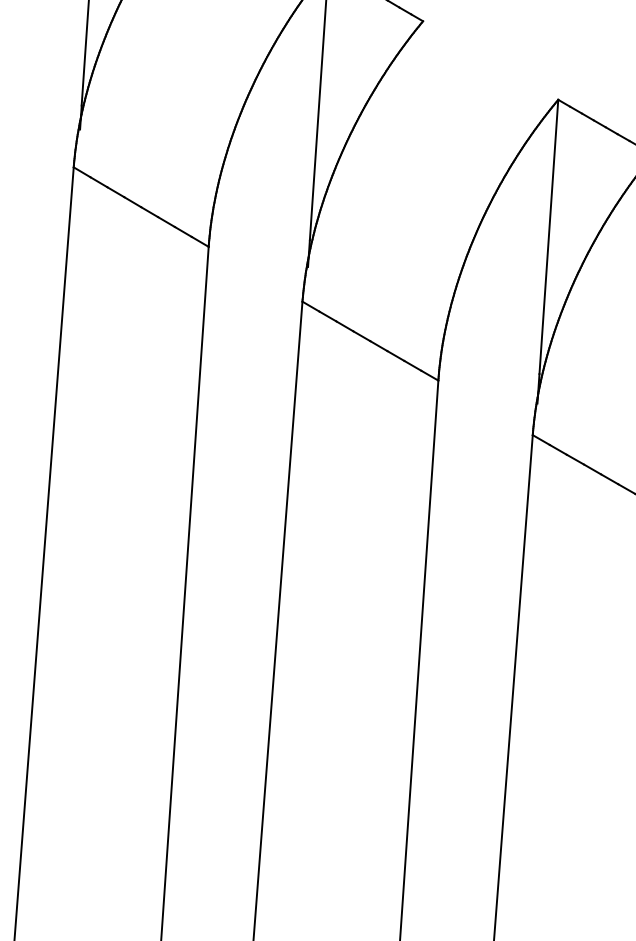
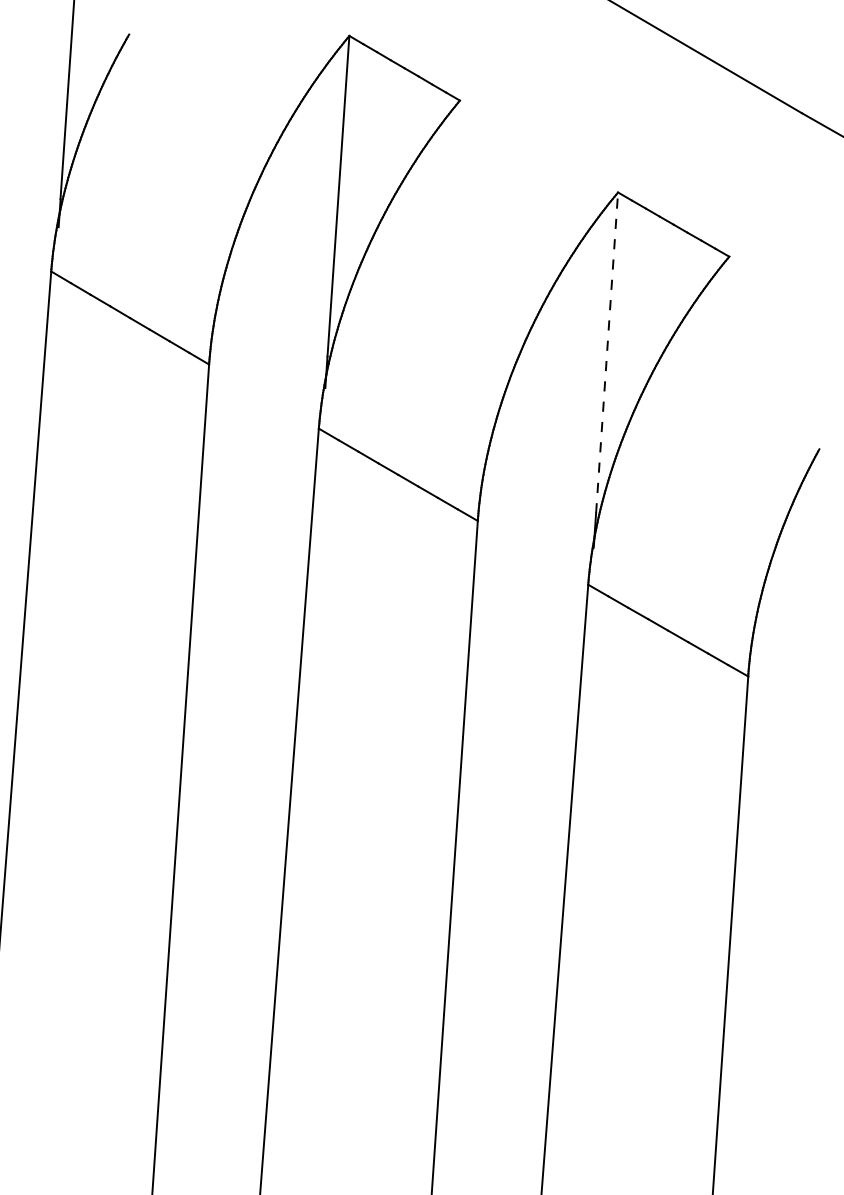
line: (549, 236) -> (607, 352), solid -> dashed

